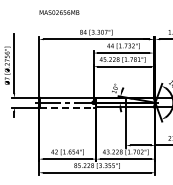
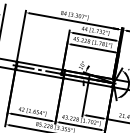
line: (66, 107) -> (38, 73), dashed -> solid

